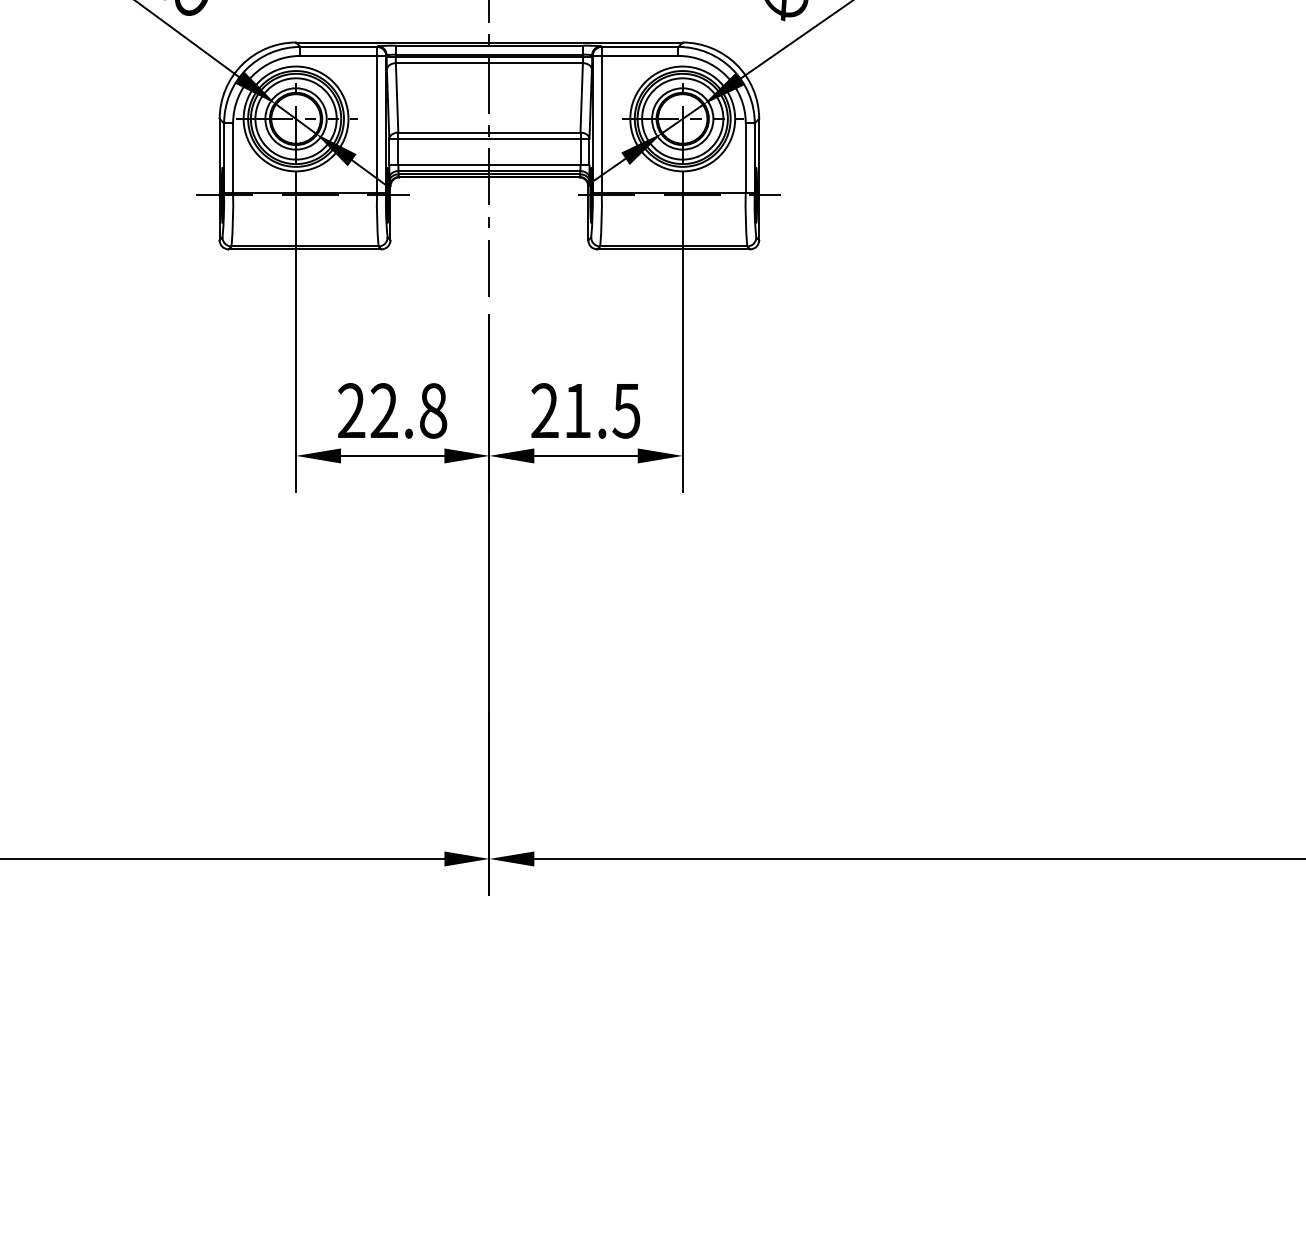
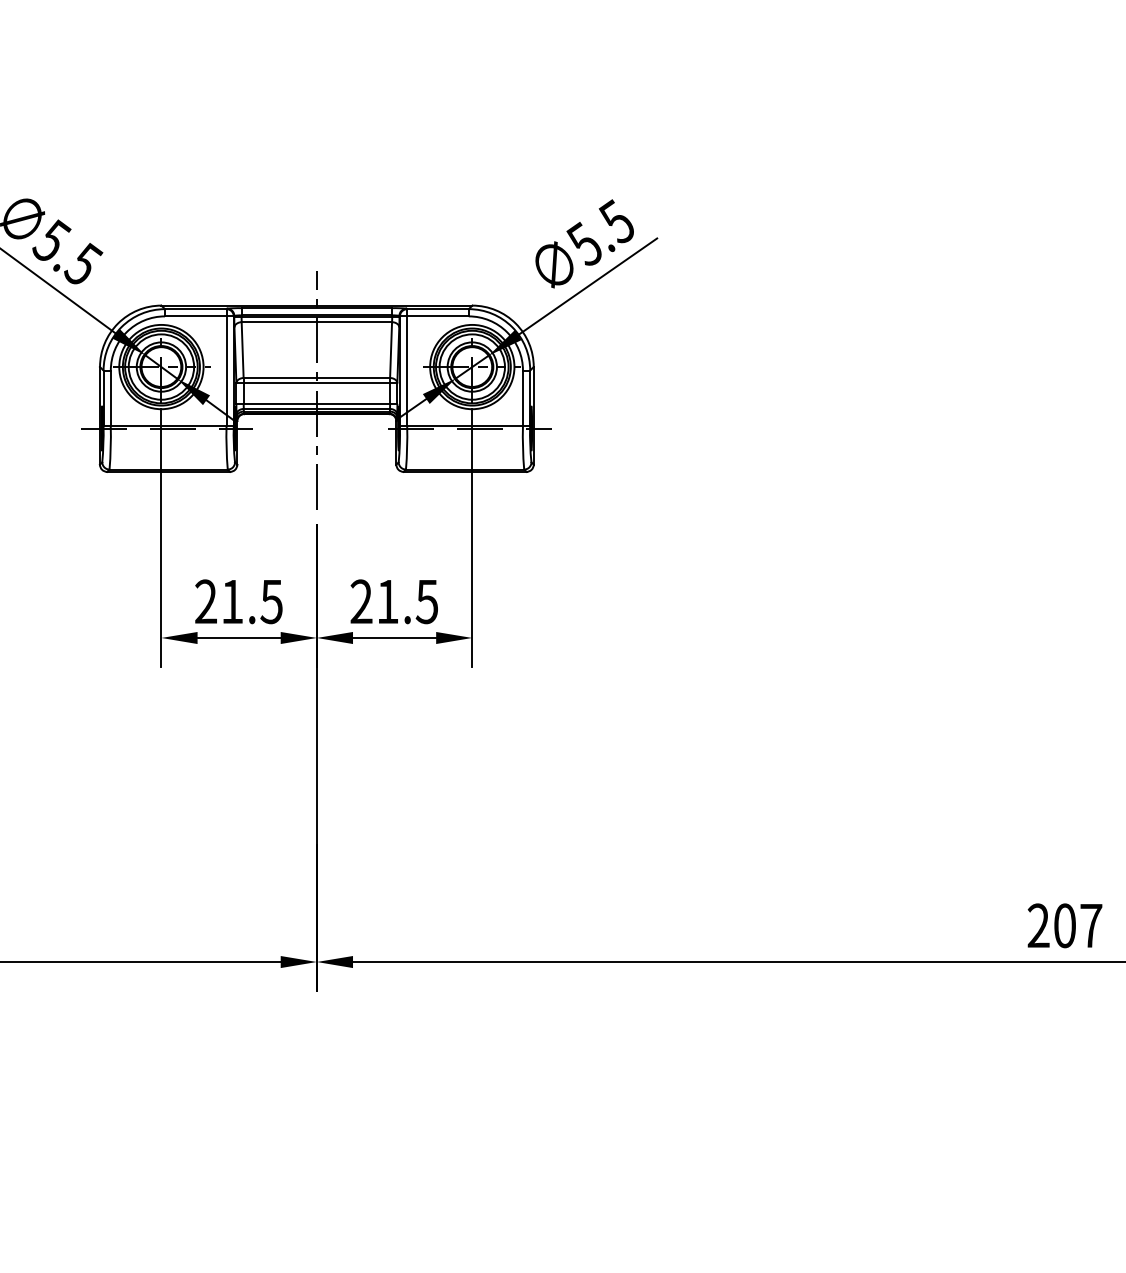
text: (408, 410) -> (251, 601), 22.8 -> 21.5

